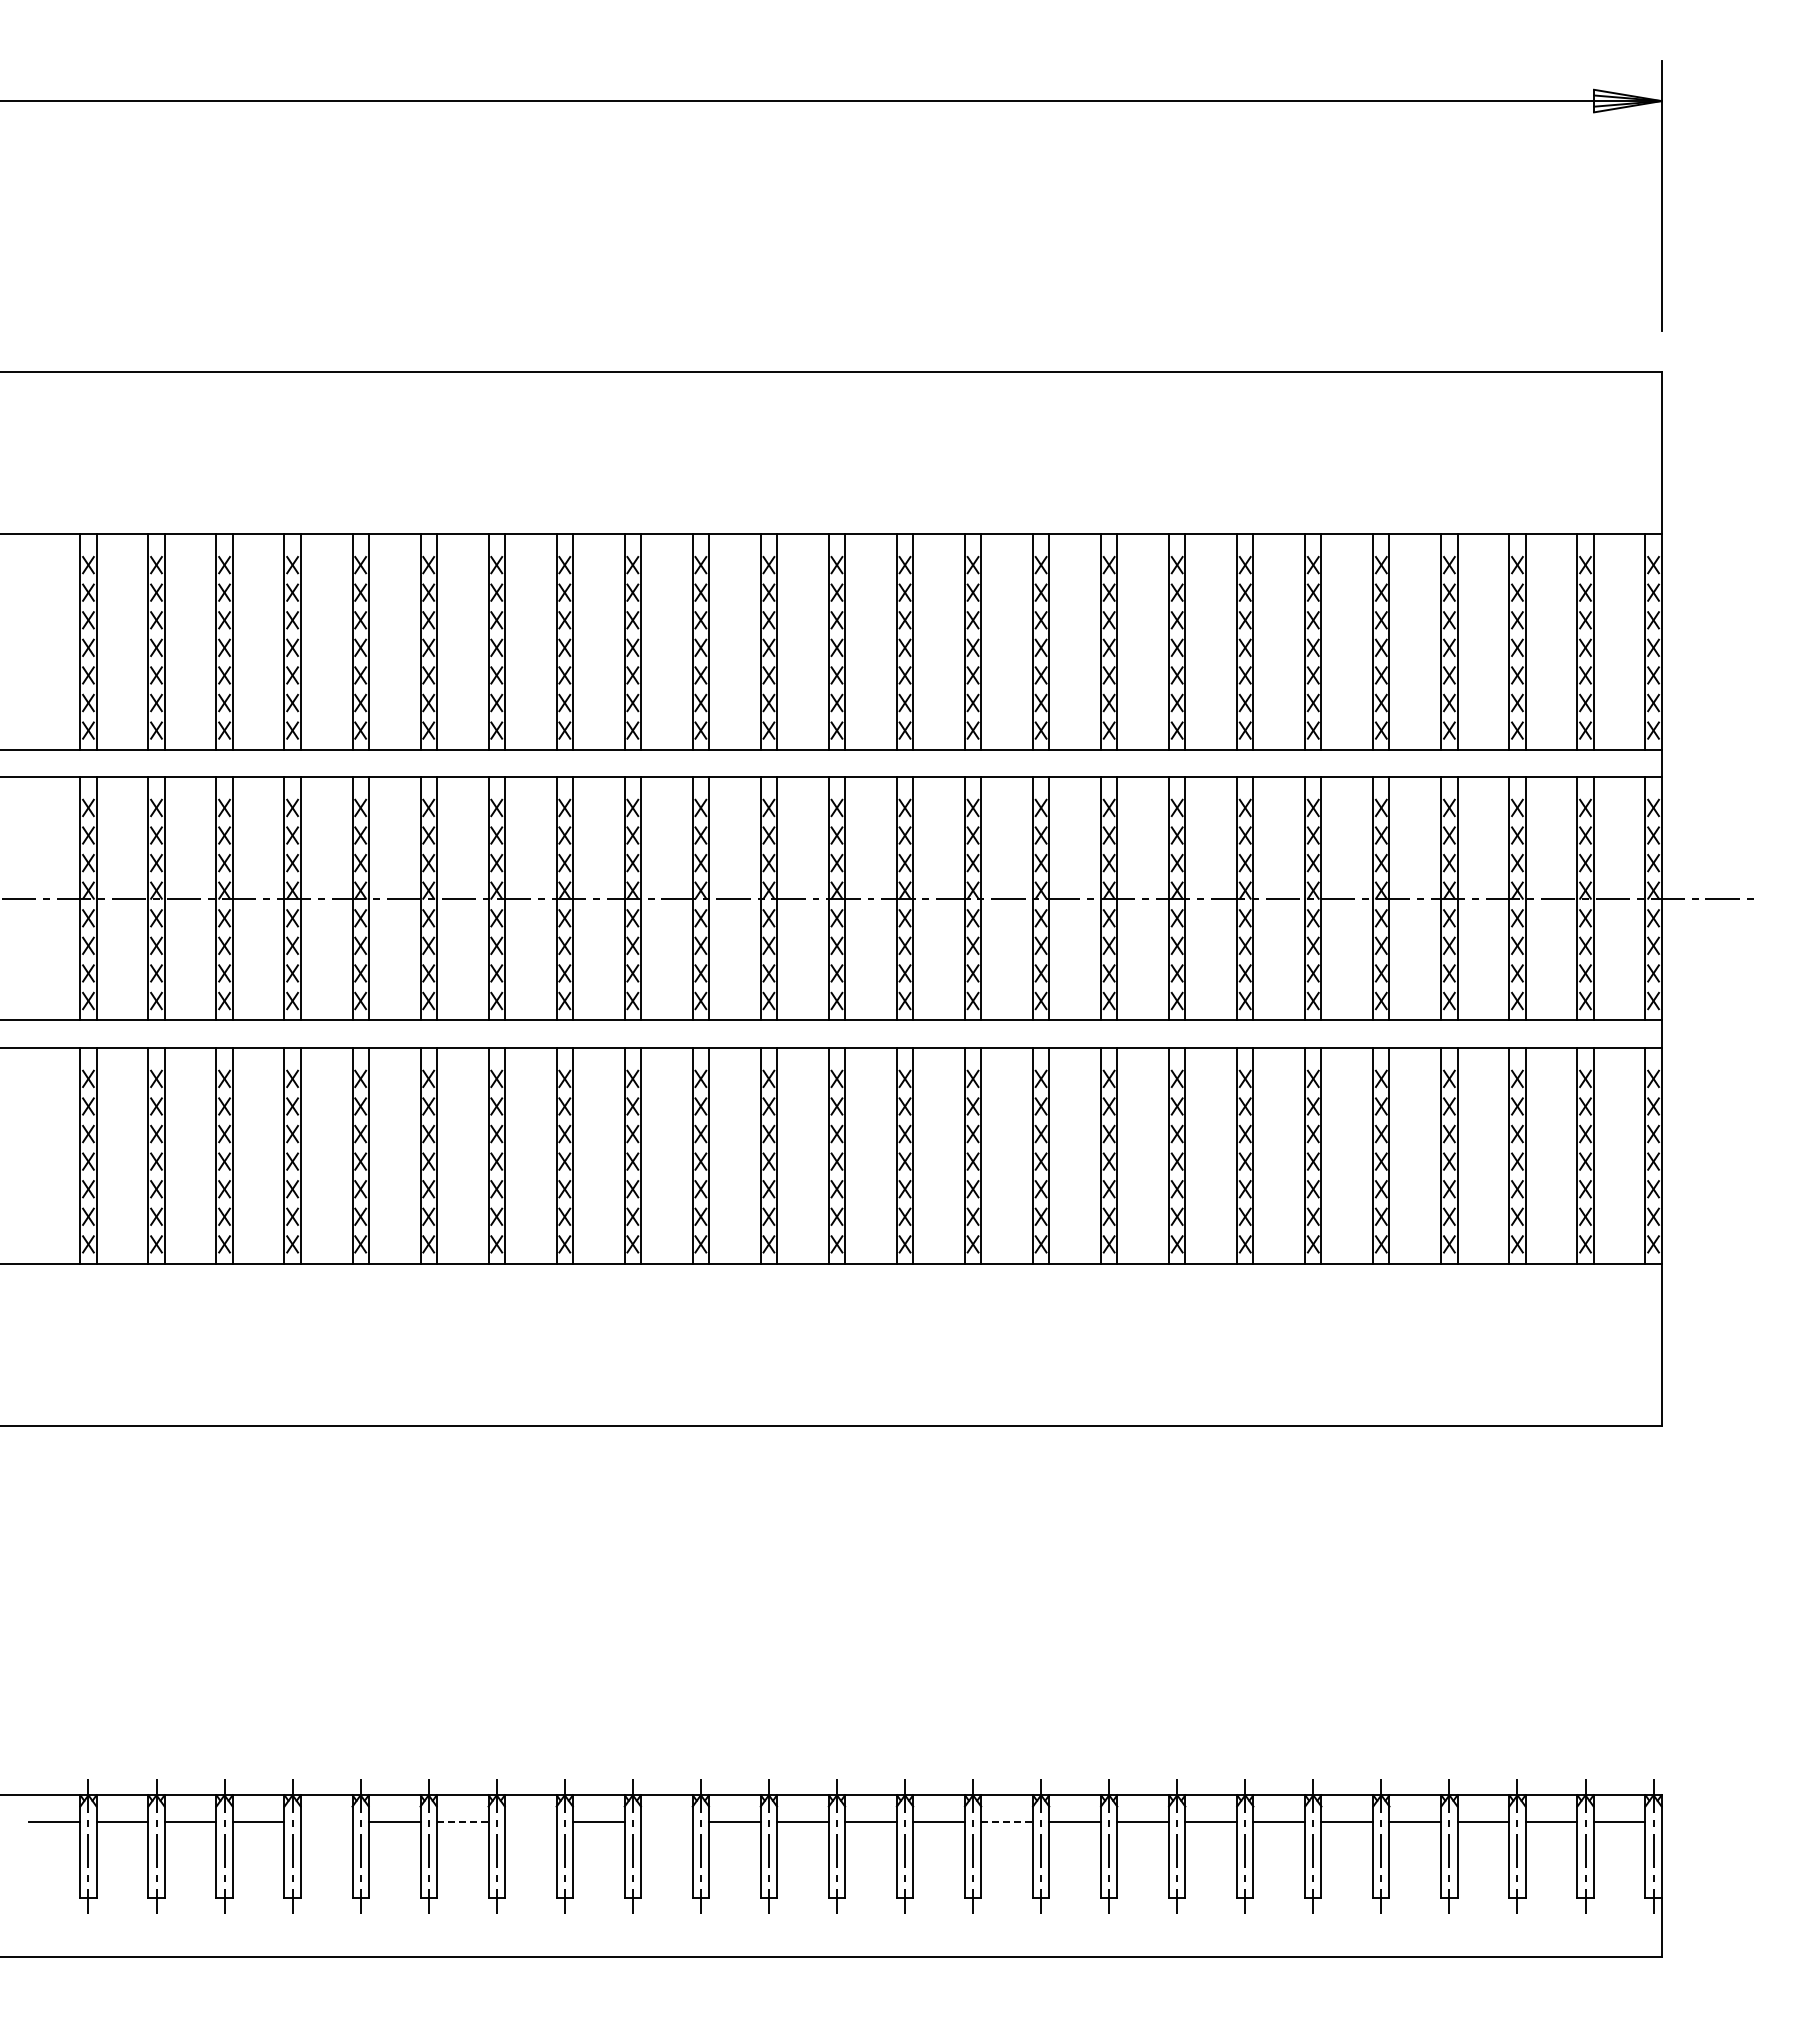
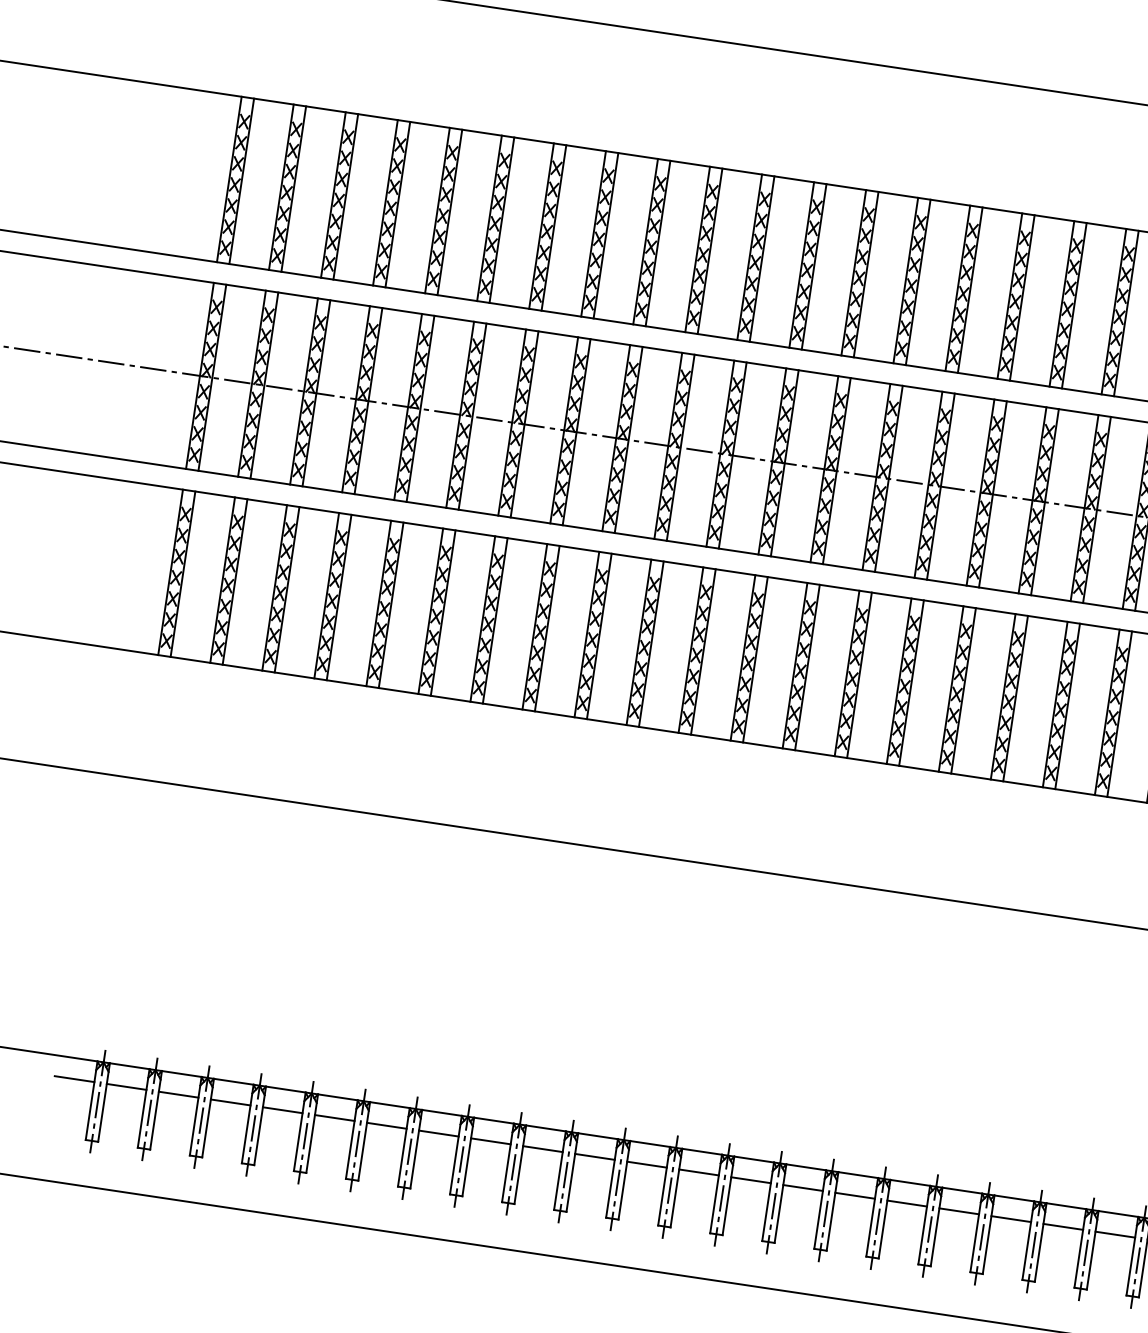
line: (326, 1822) -> (282, 1110), added
line: (462, 1822) -> (386, 1125), dashed -> solid
line: (530, 1822) -> (438, 1133), added
line: (666, 1822) -> (542, 1149), added
line: (1007, 1822) -> (803, 1188), dashed -> solid

